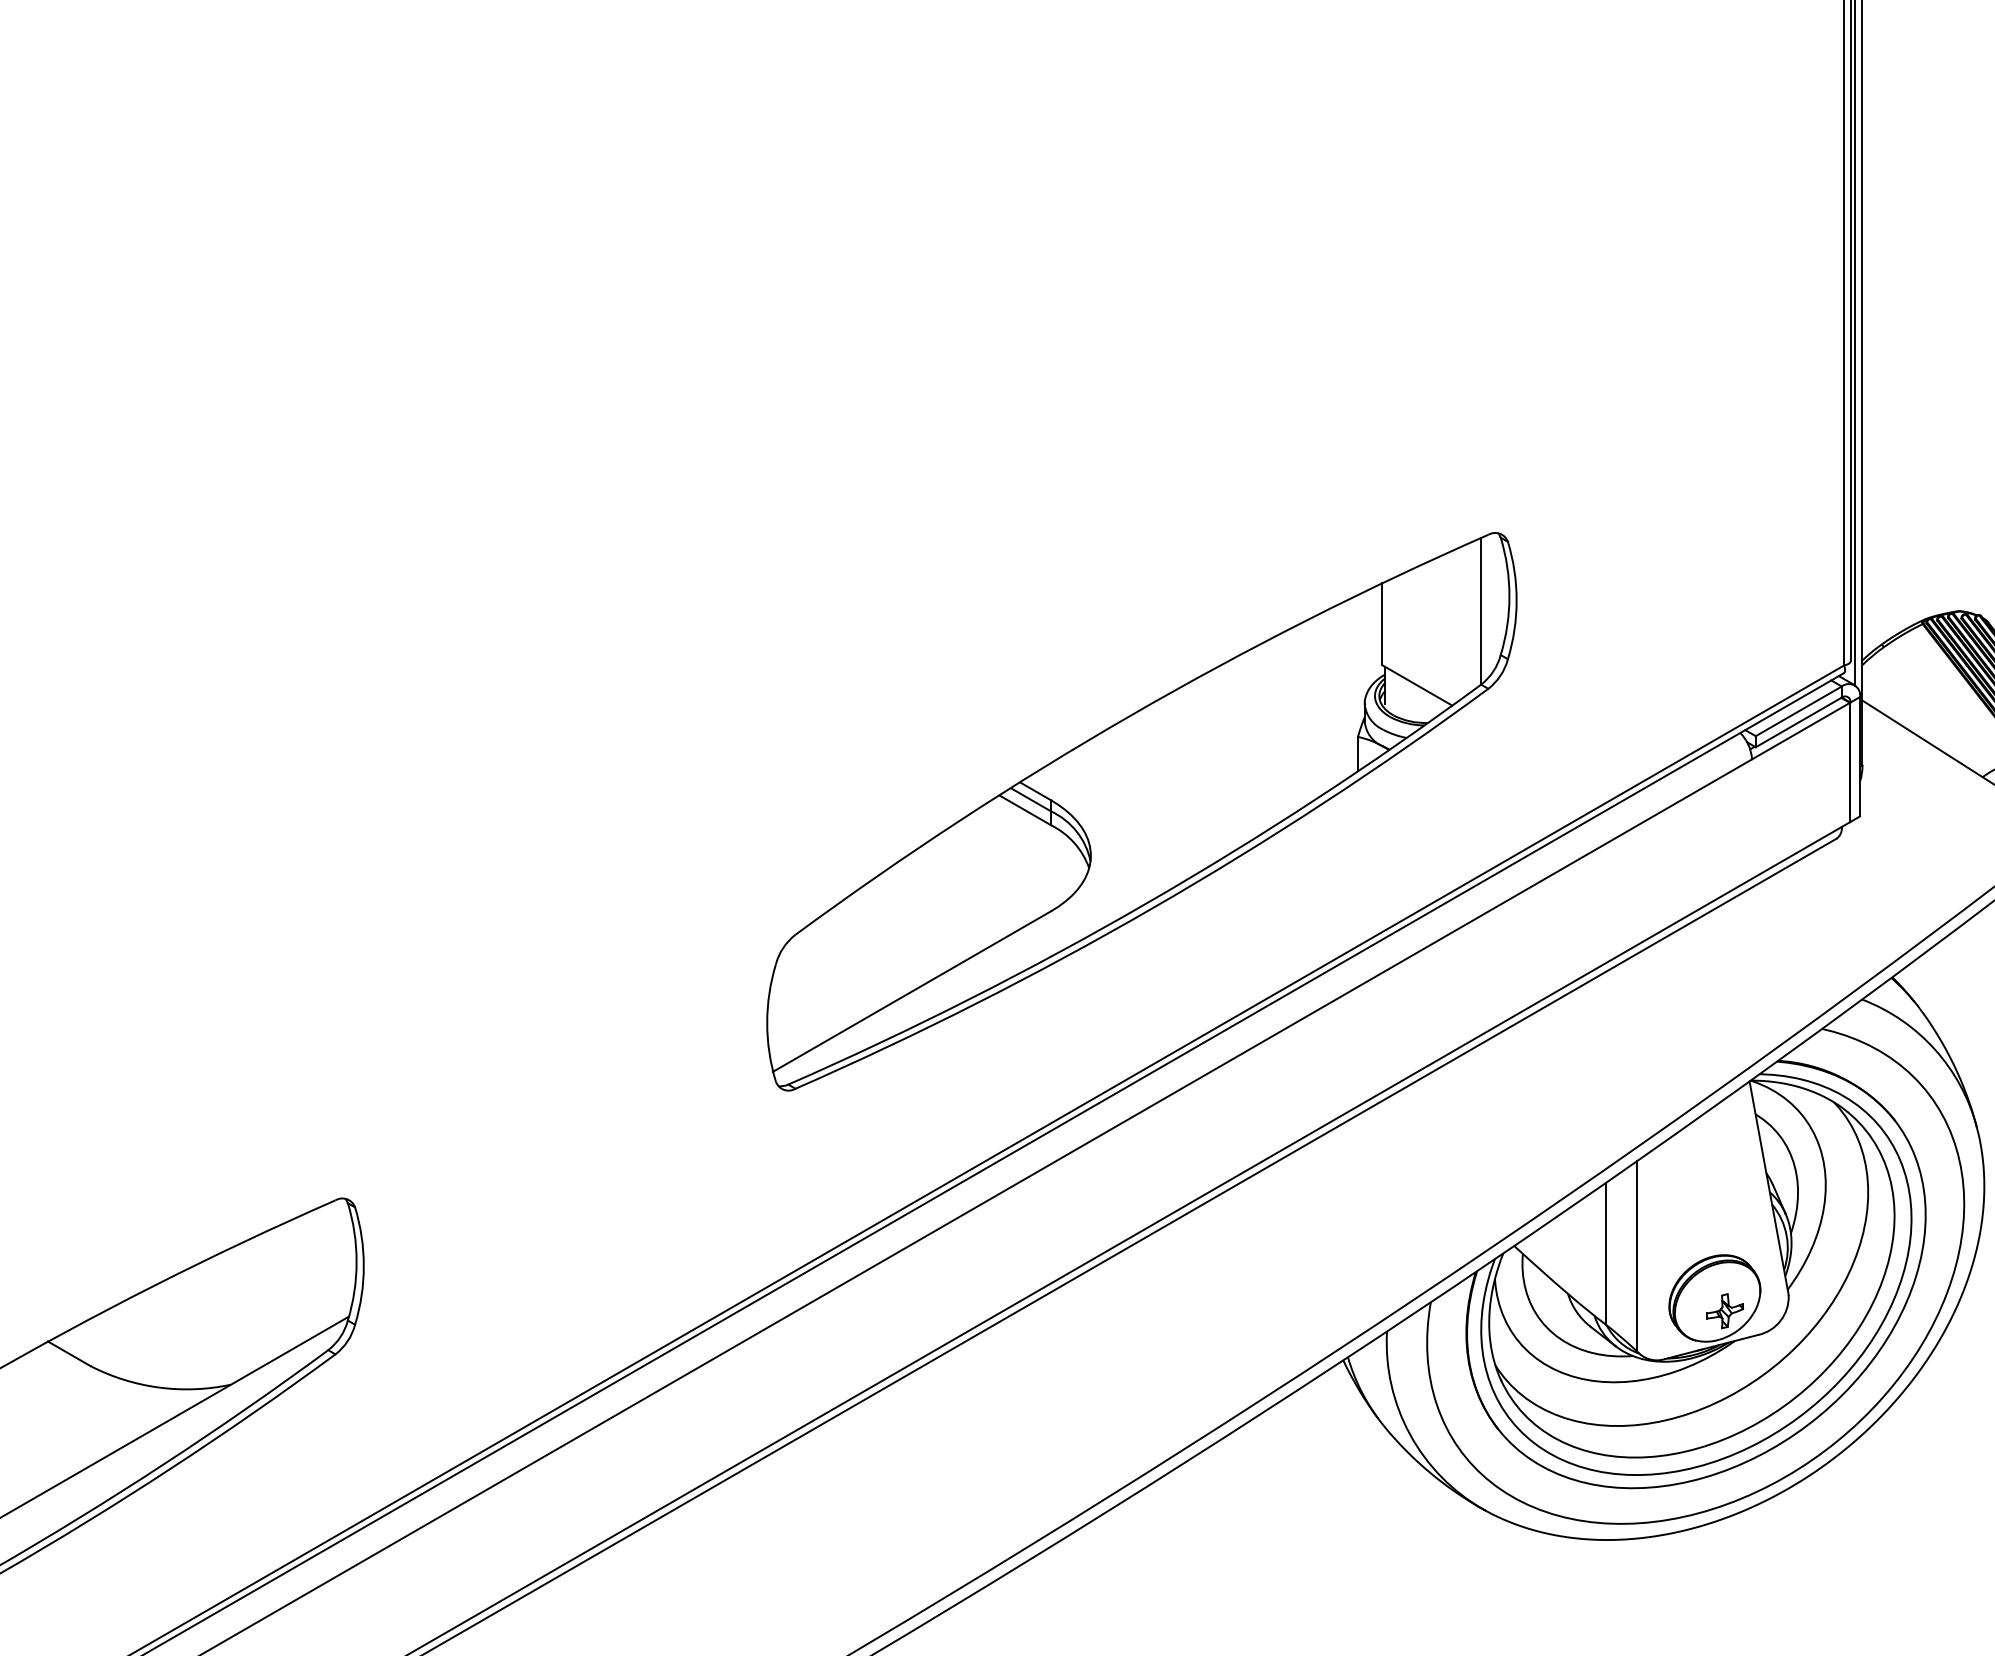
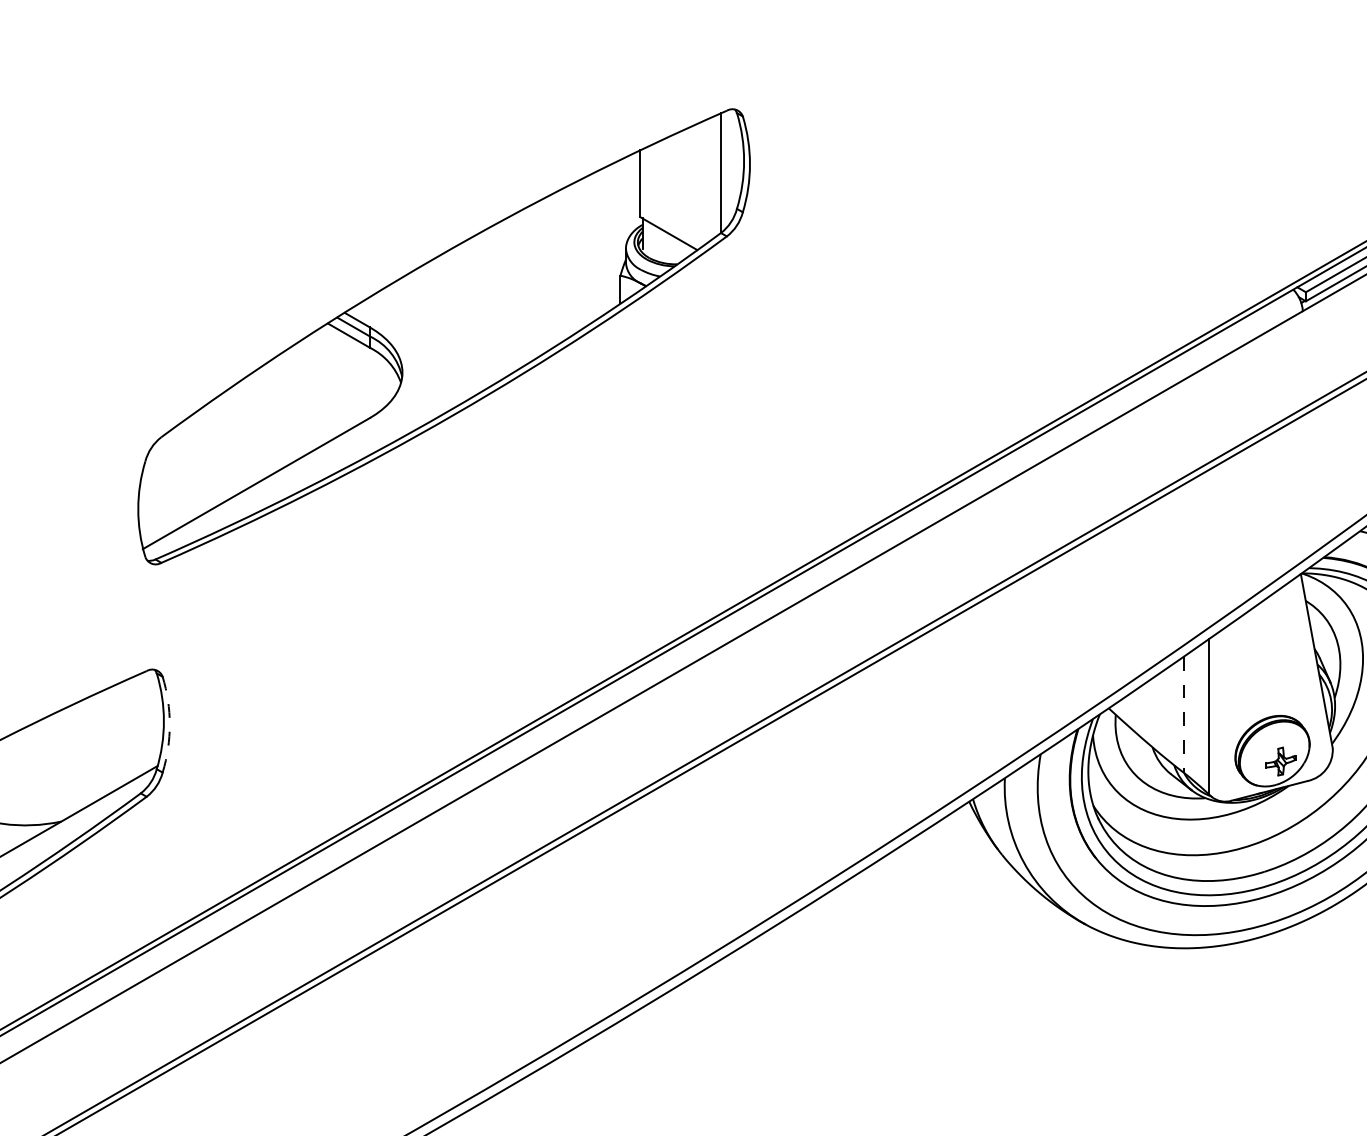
part: (1141, 811) -> (443, 336), moved
line: (1606, 1254) -> (1184, 715), solid -> dashed
arc: (363, 1266) -> (169, 725), solid -> dashed

